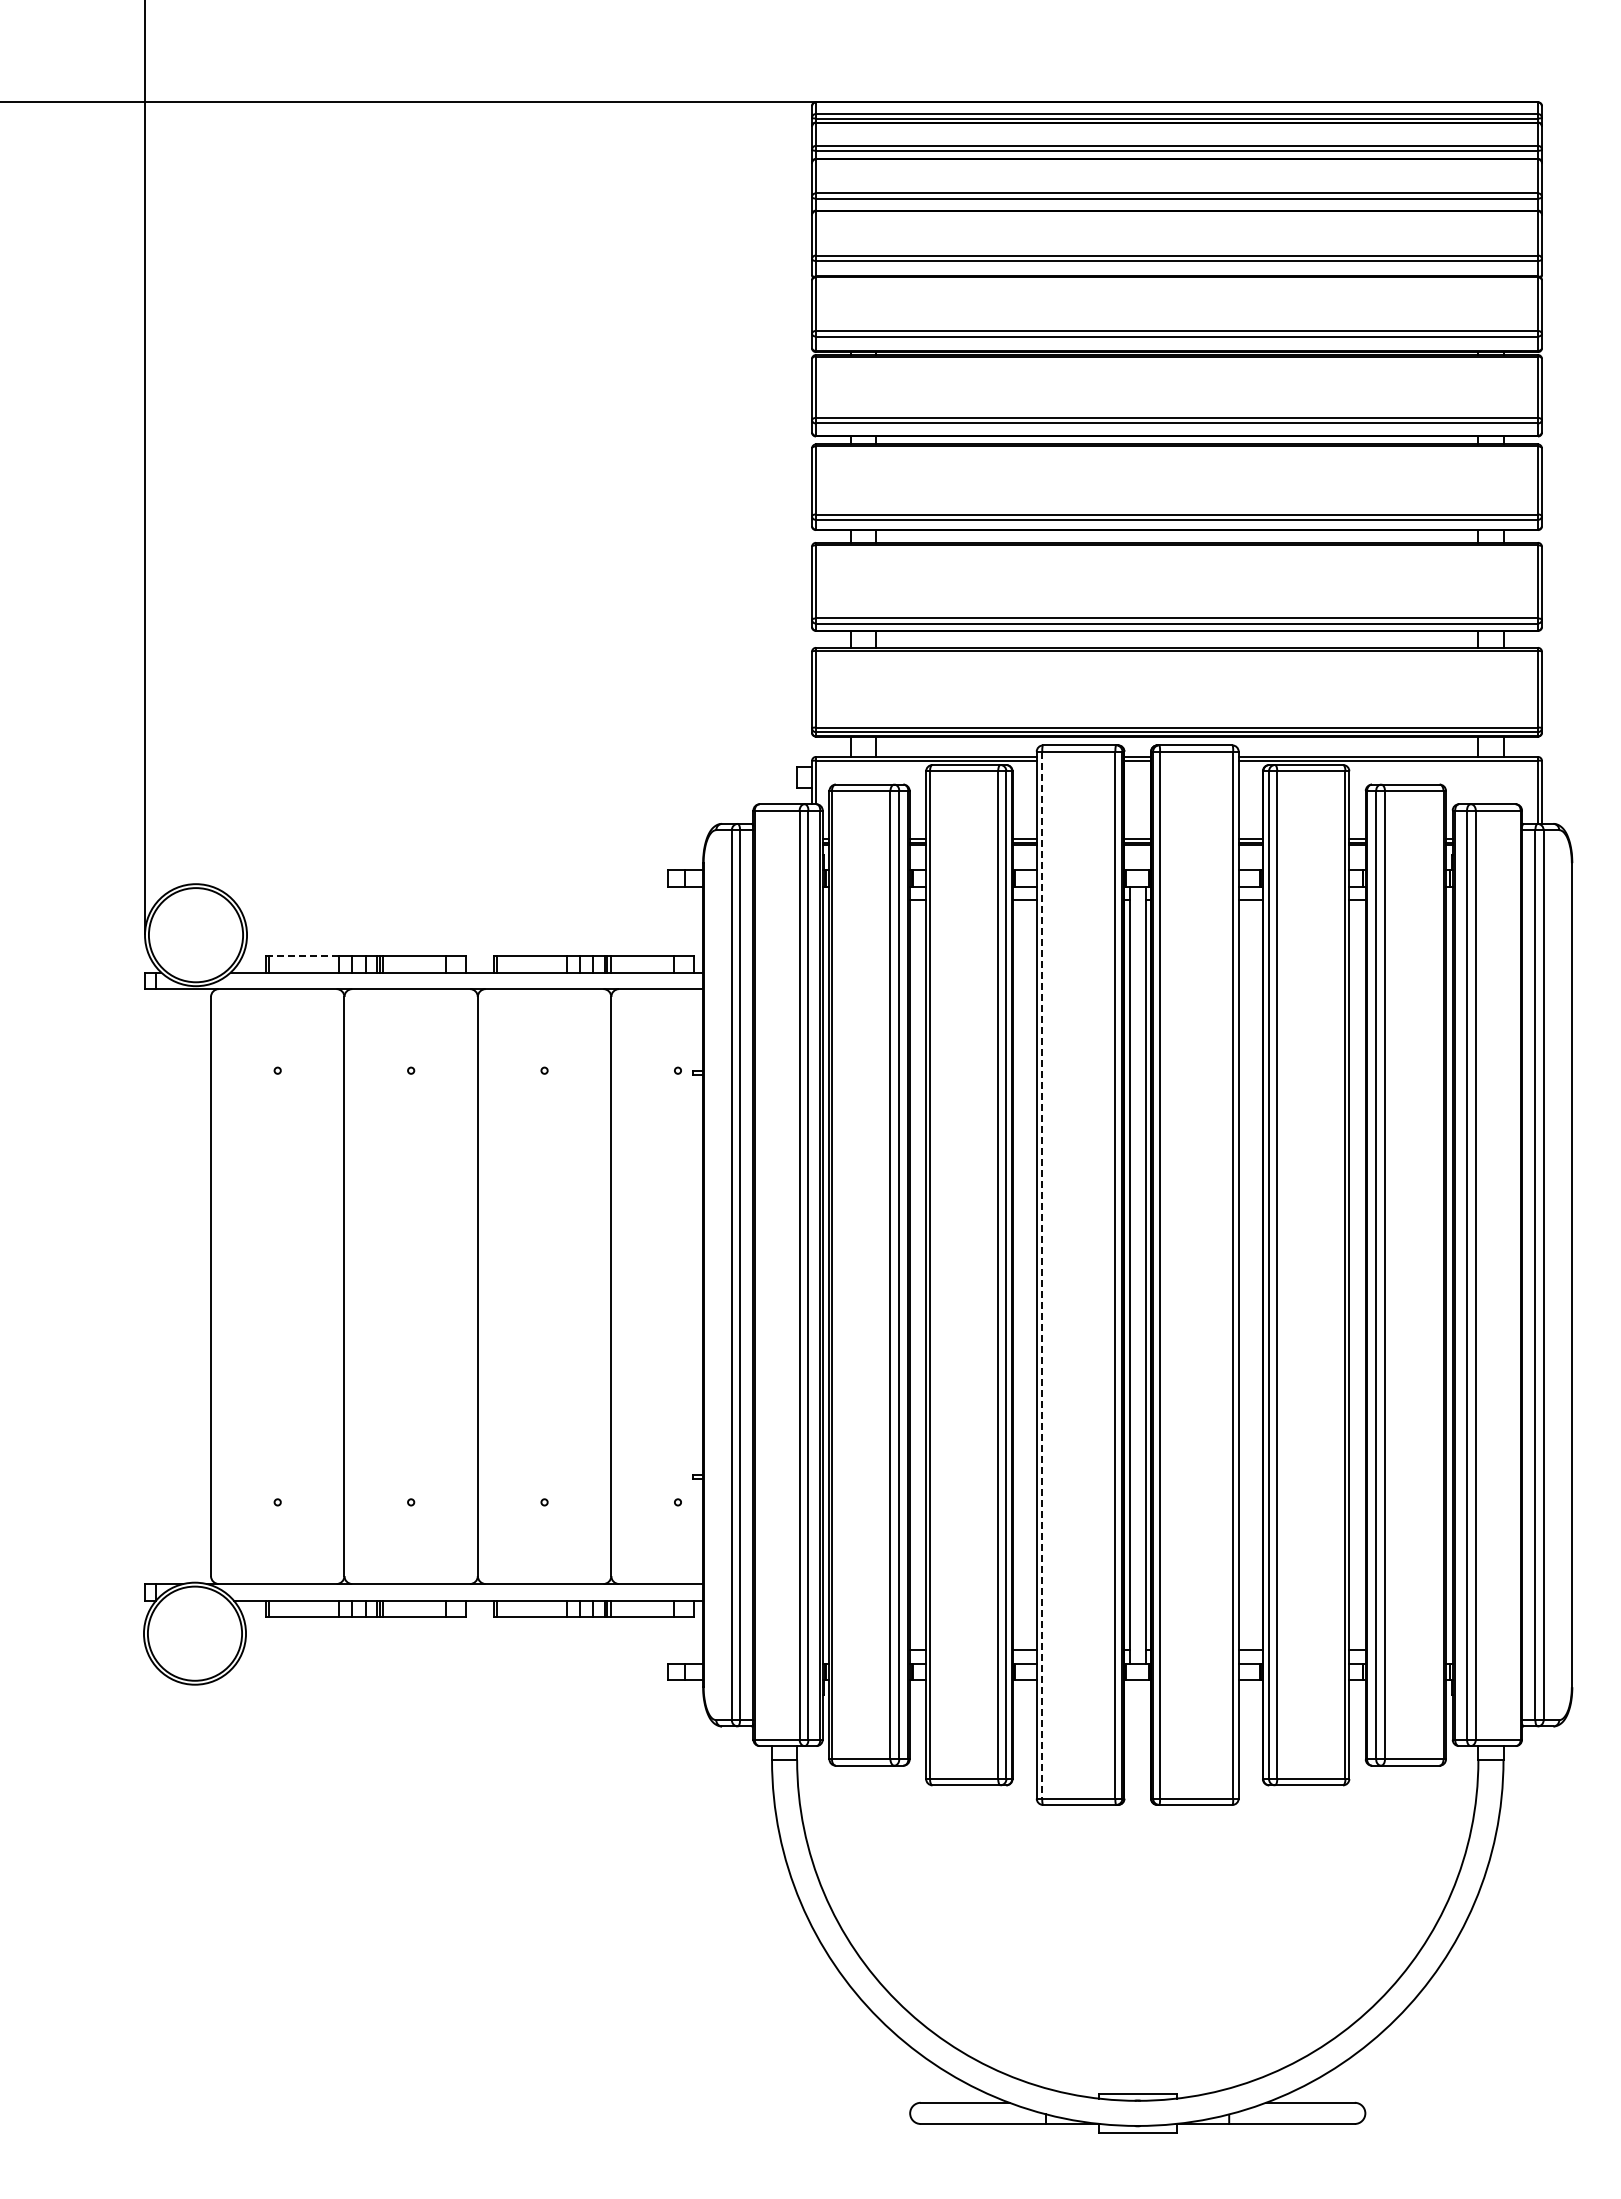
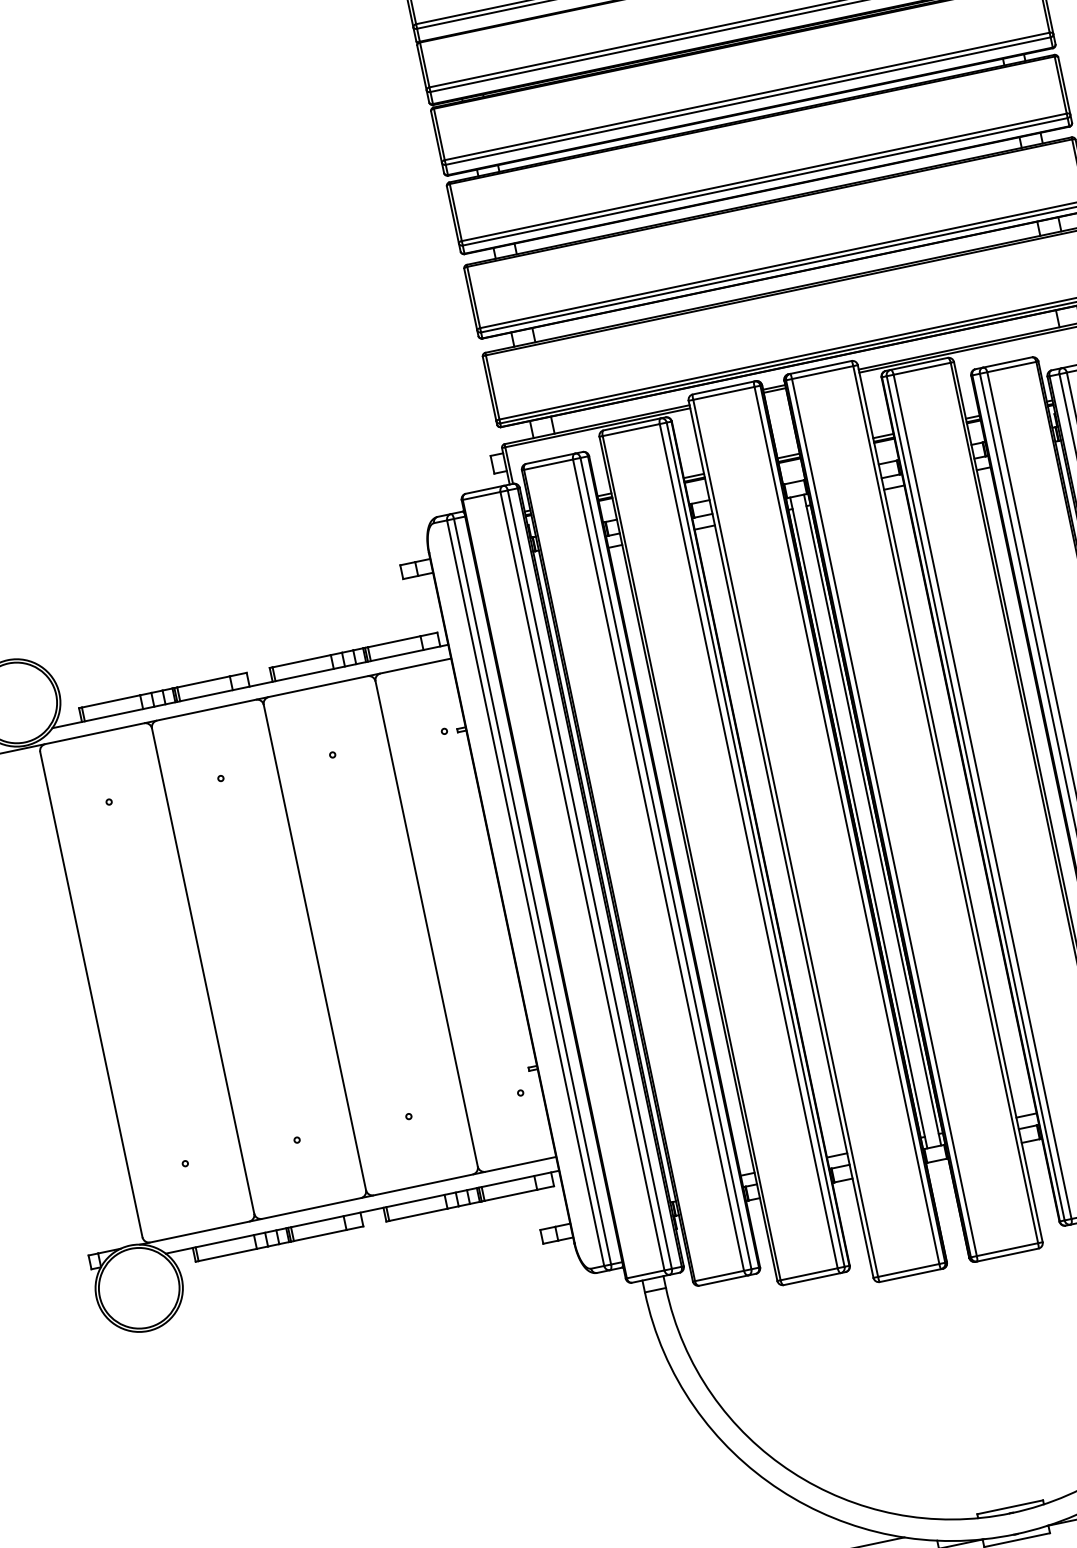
line: (304, 956) -> (111, 701), dashed -> solid
line: (1042, 1275) -> (785, 838), dashed -> solid

